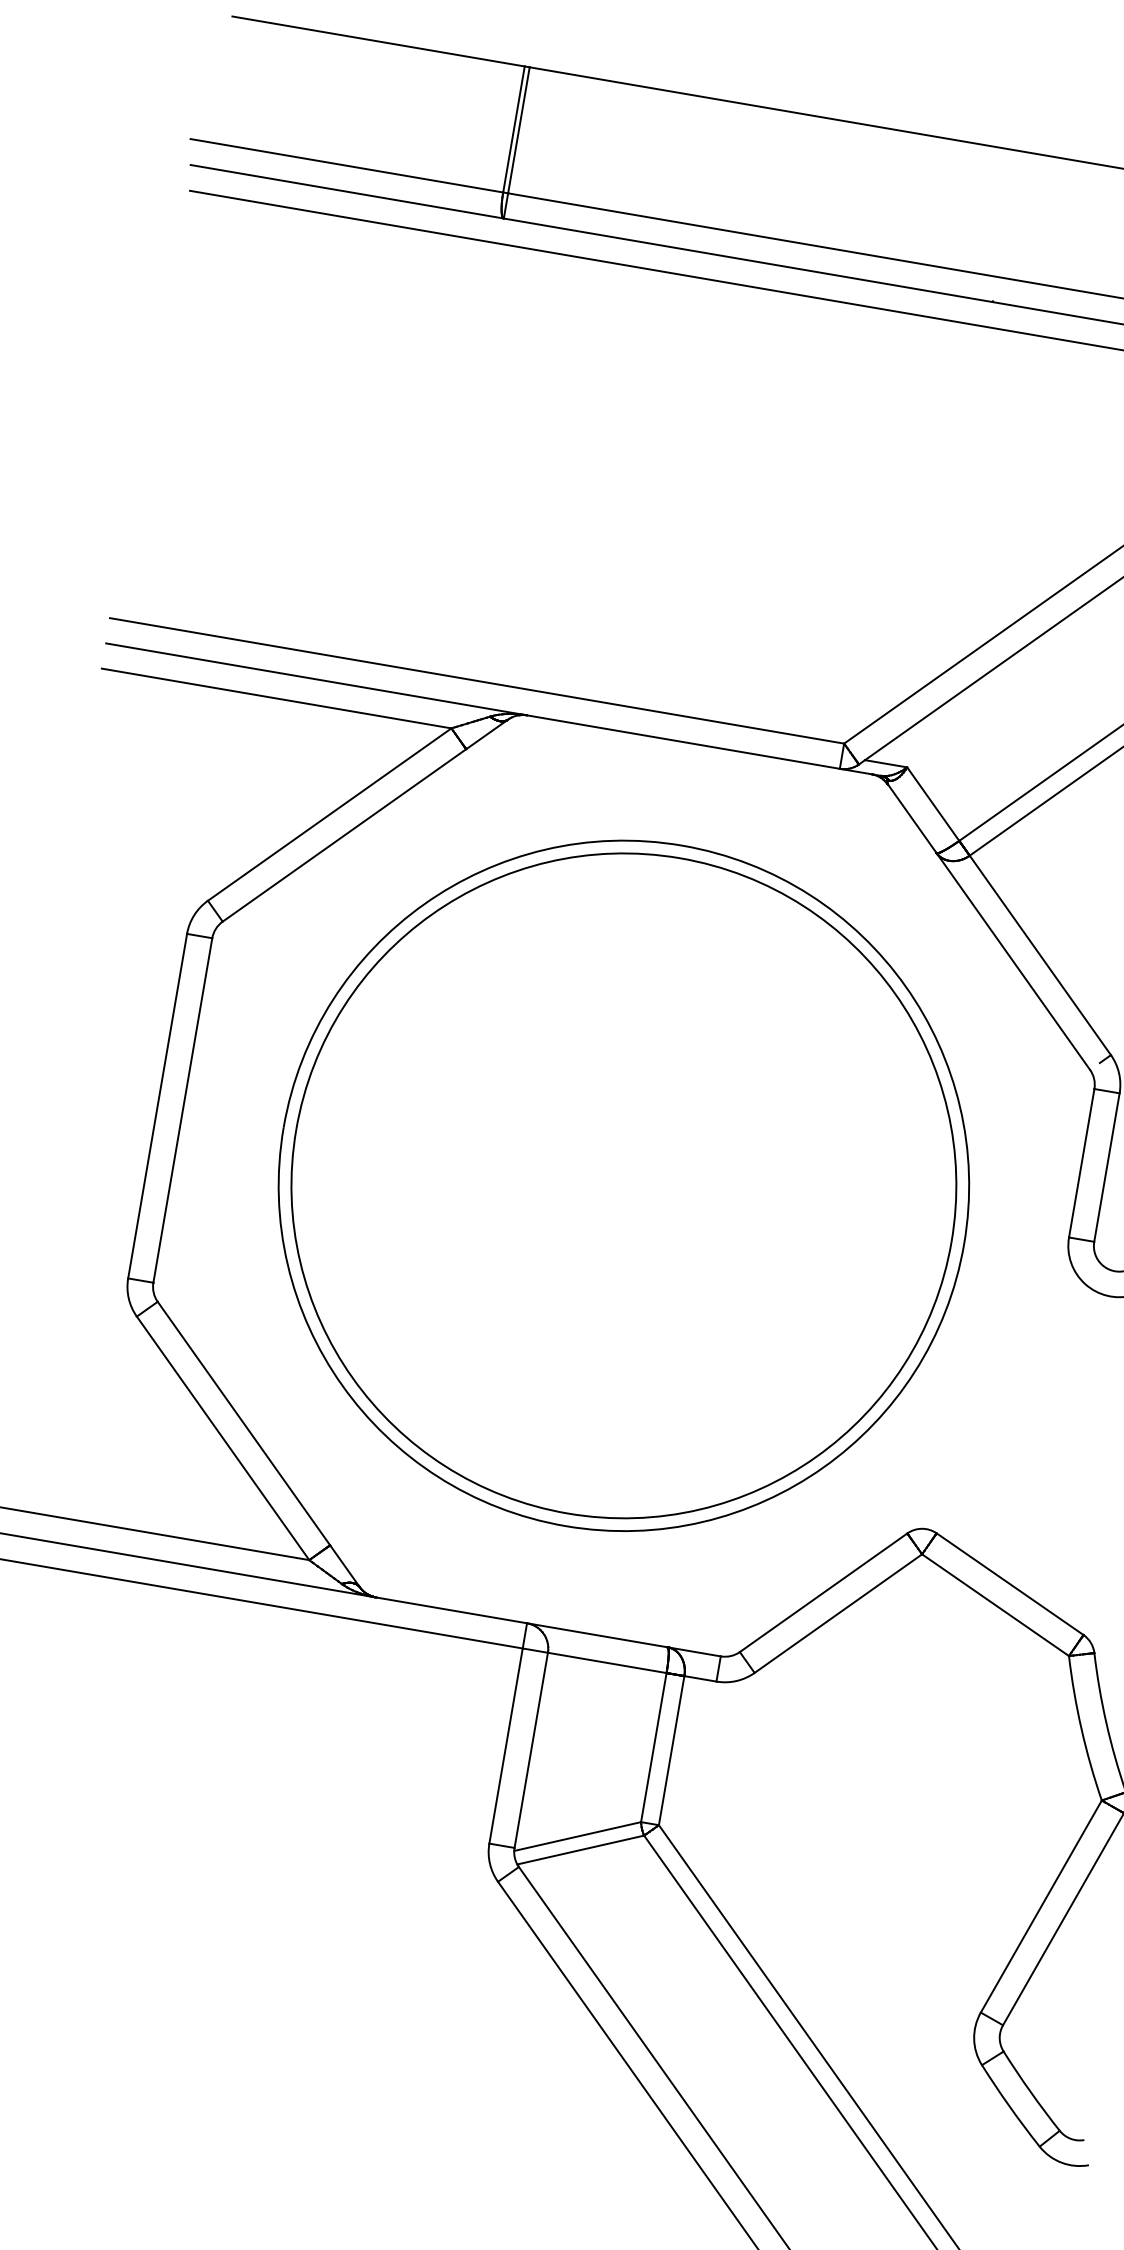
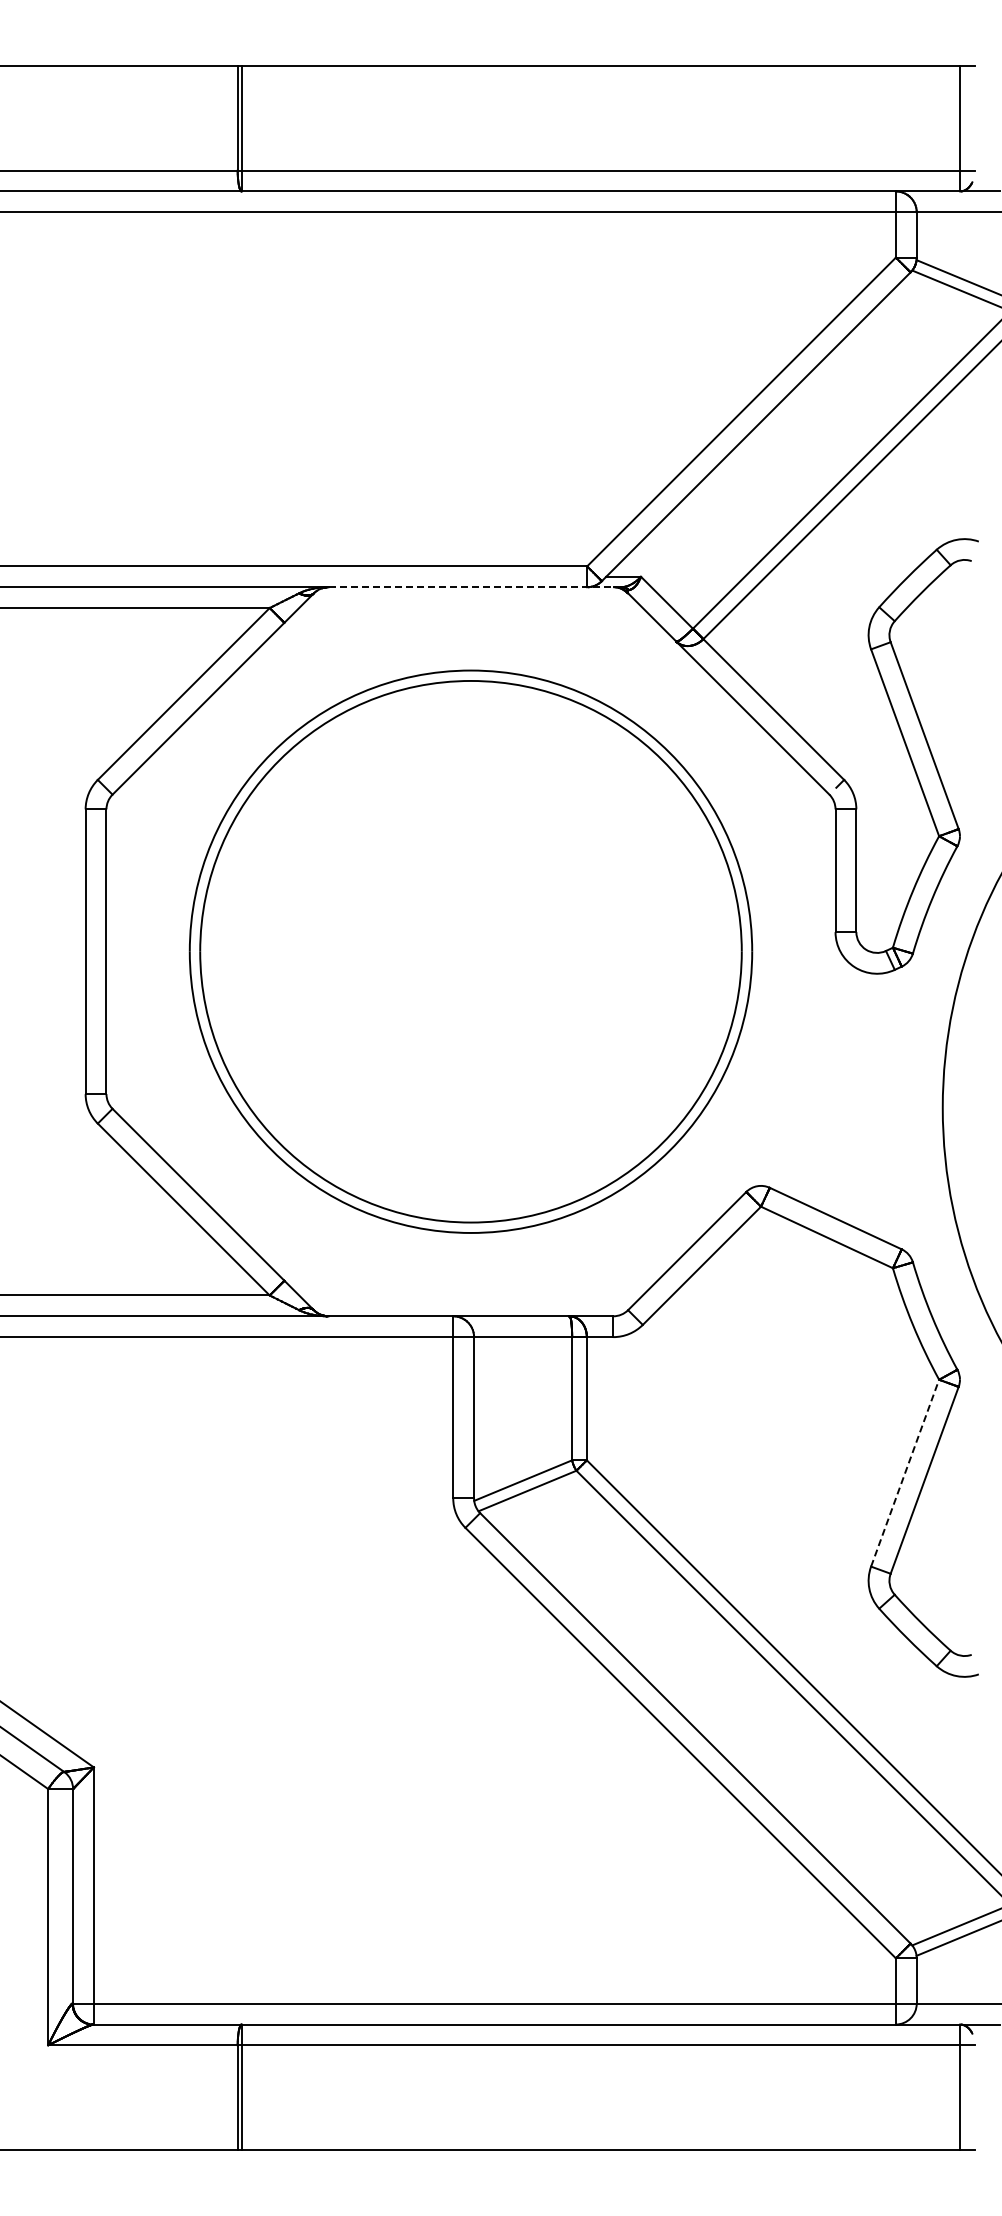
line: (699, 745) -> (471, 587), solid -> dashed
line: (1041, 1905) -> (905, 1472), solid -> dashed

